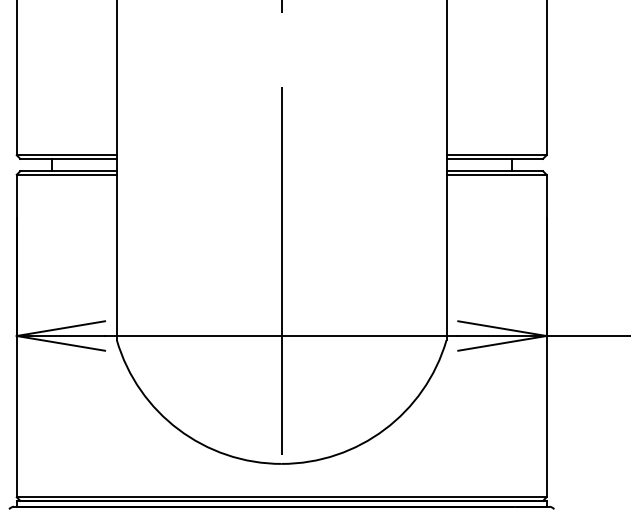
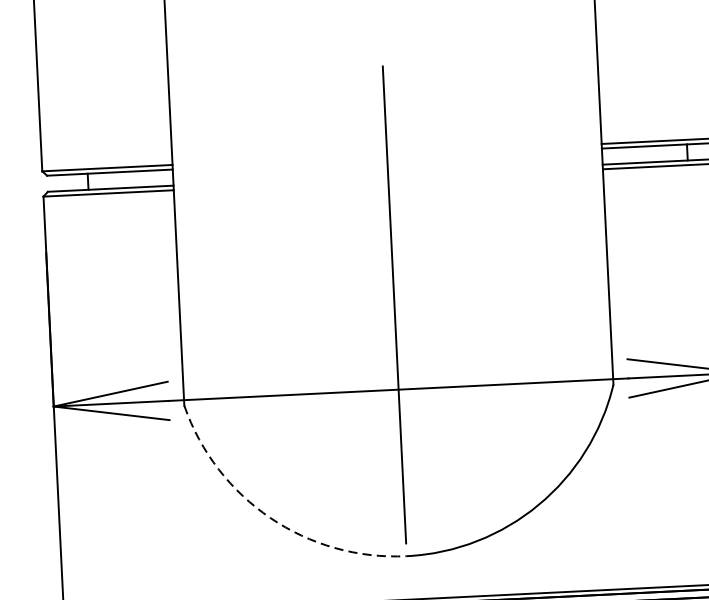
arc: (178, 429) -> (270, 517), solid -> dashed

